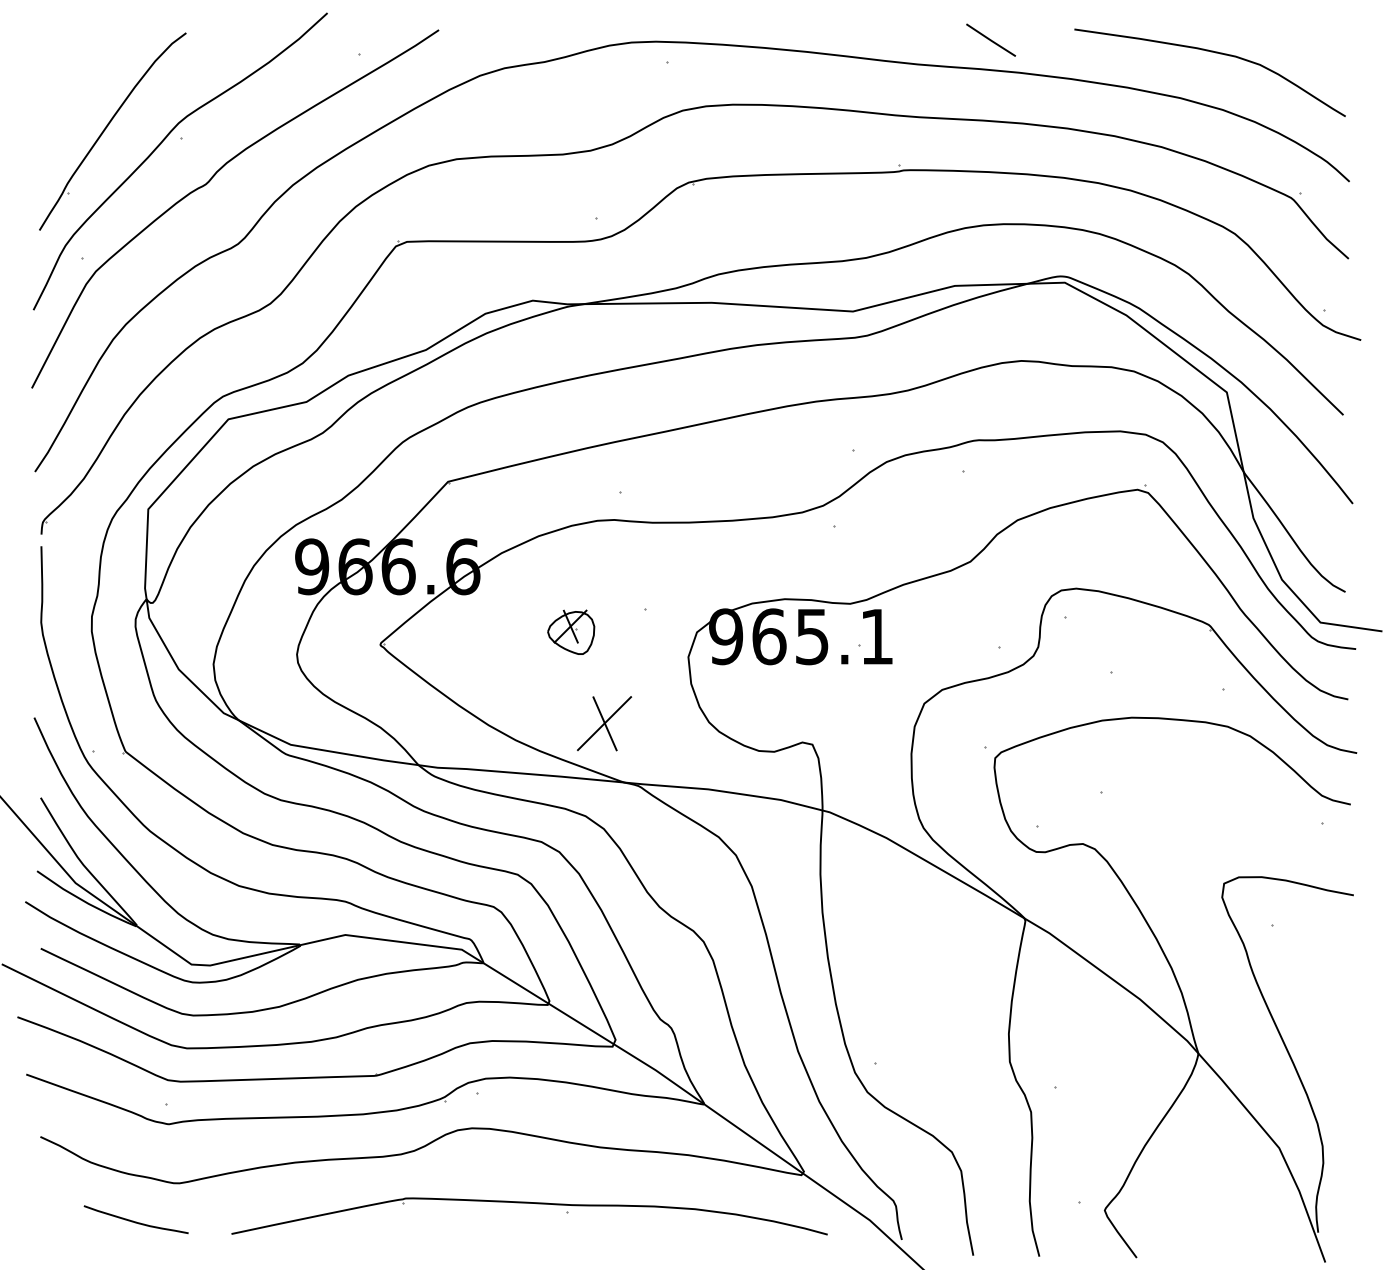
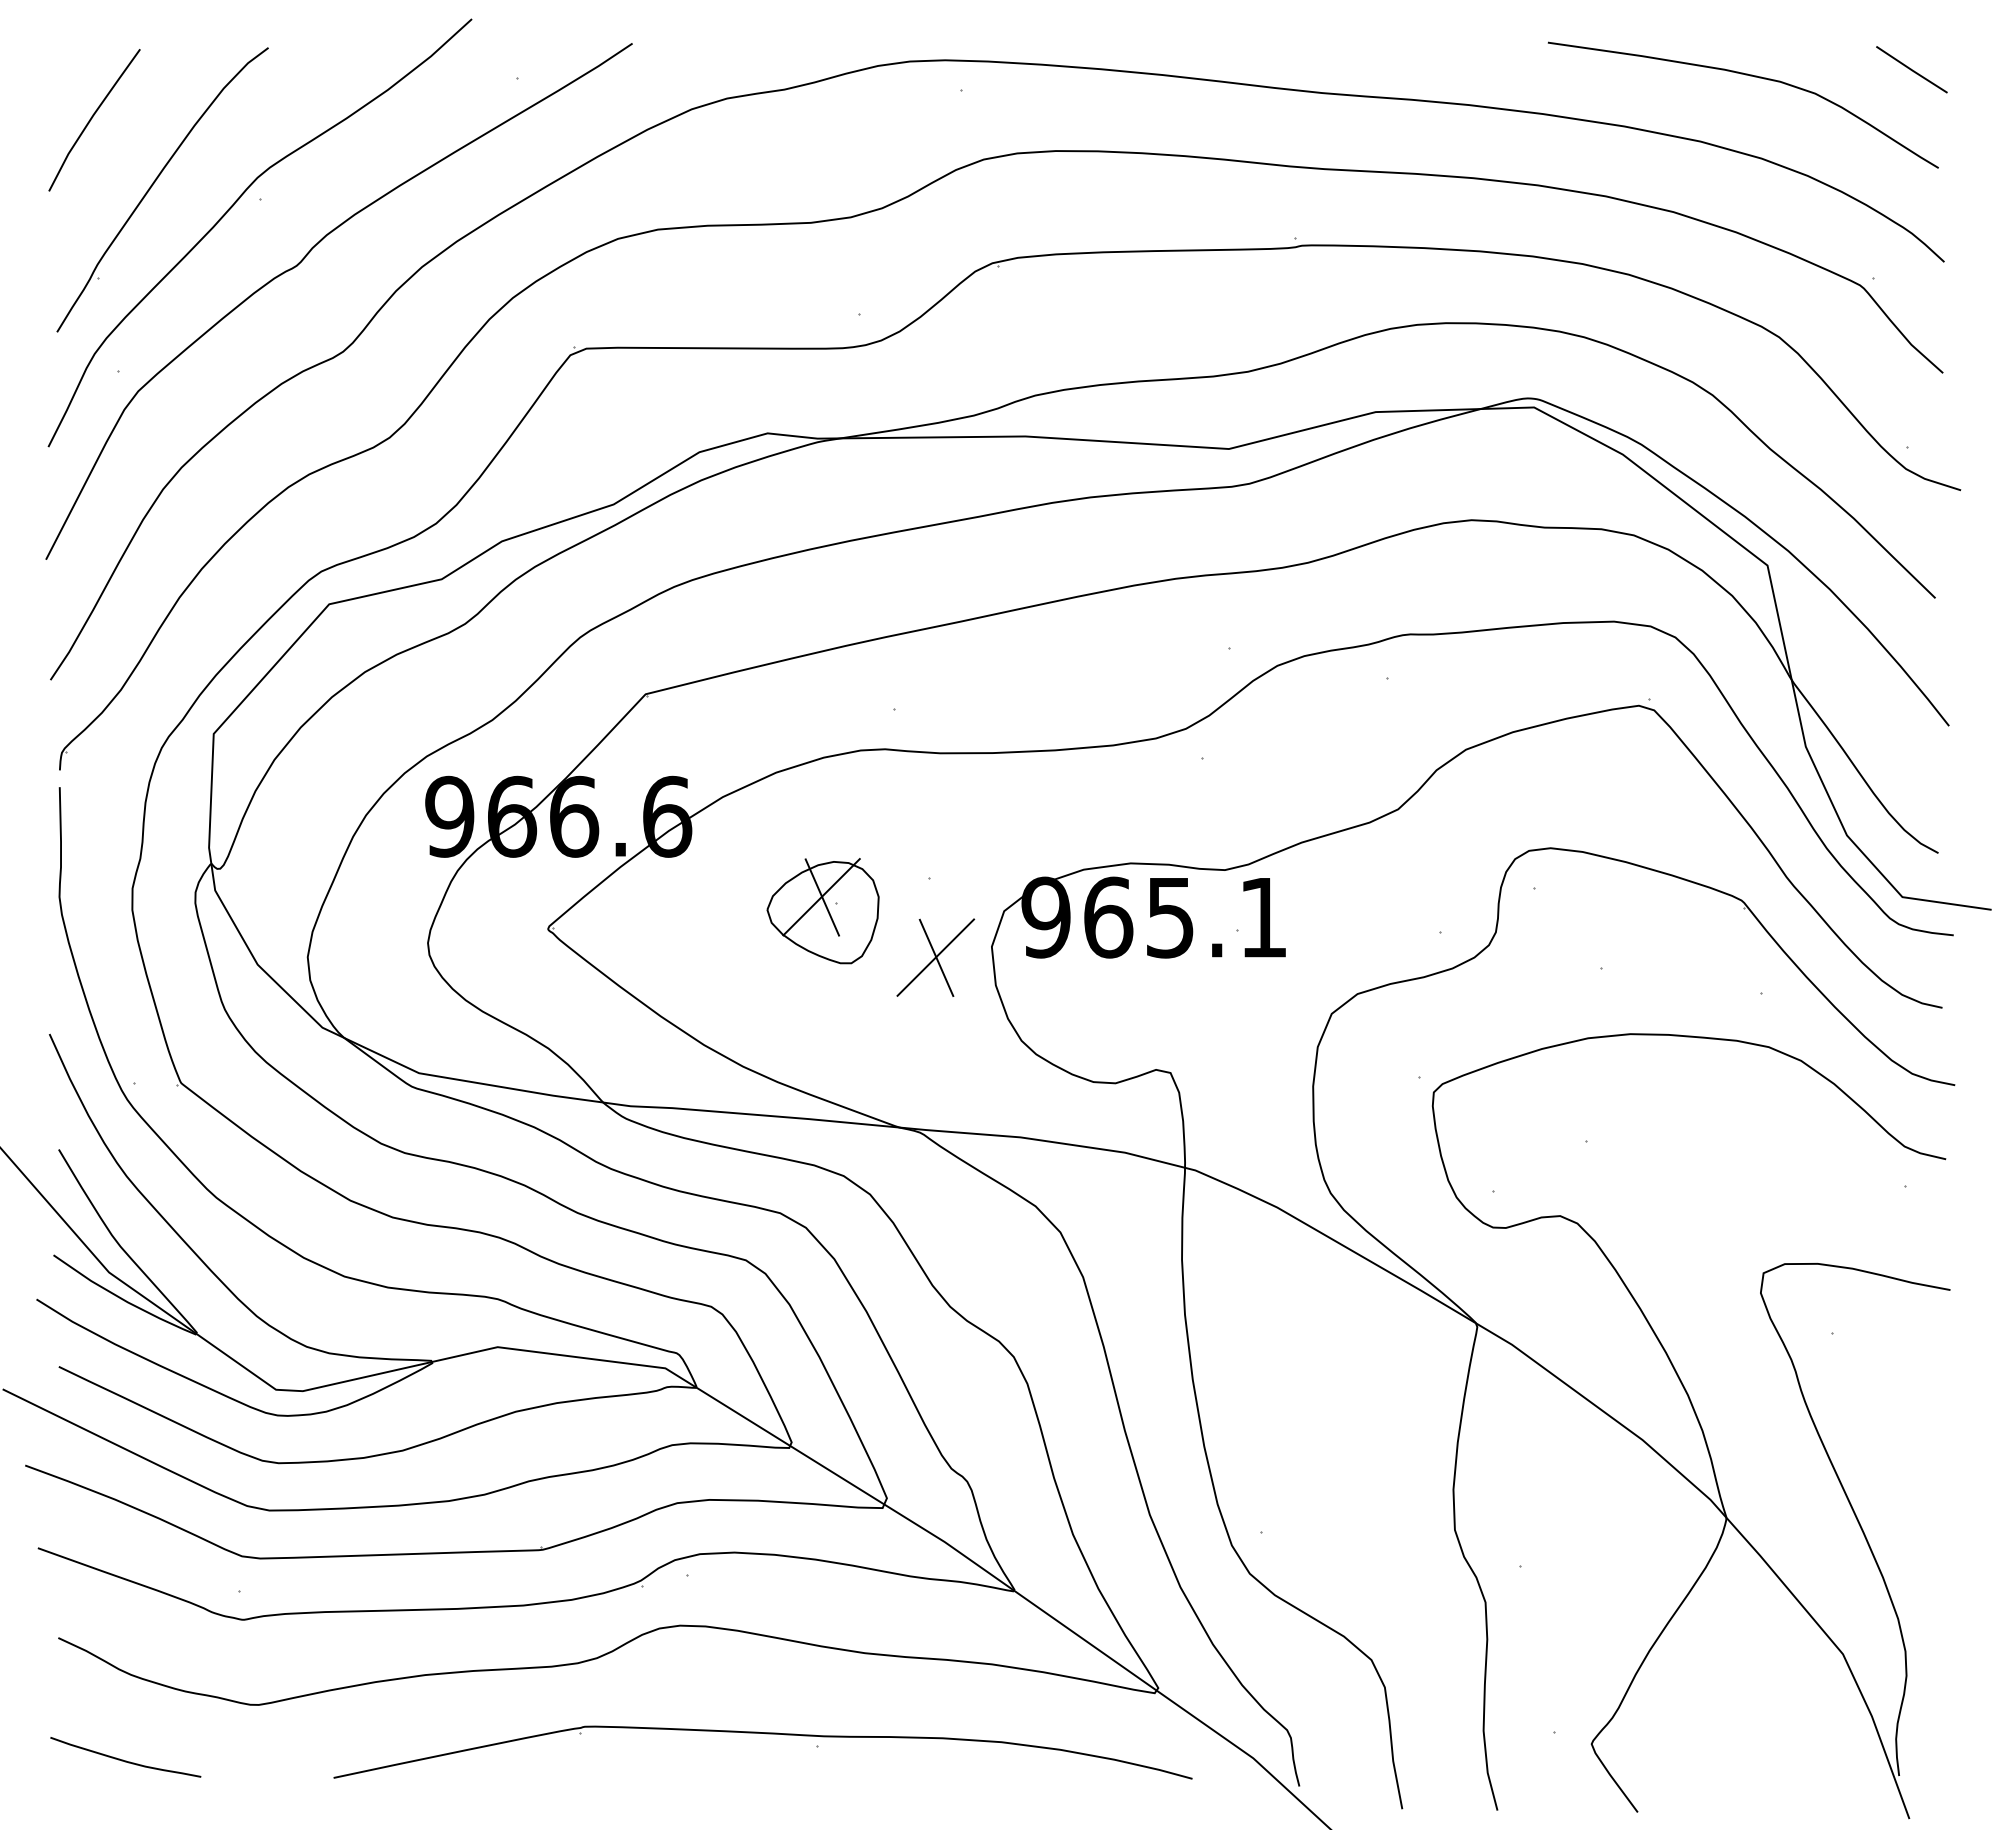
line: (991, 39) -> (1912, 68), moved
line: (64, 82) -> (93, 119), added
part: (570, 632) -> (821, 911), size x1.67
part: (604, 723) -> (935, 957), moved
curve: (135, 1221) -> (124, 1759), moved

